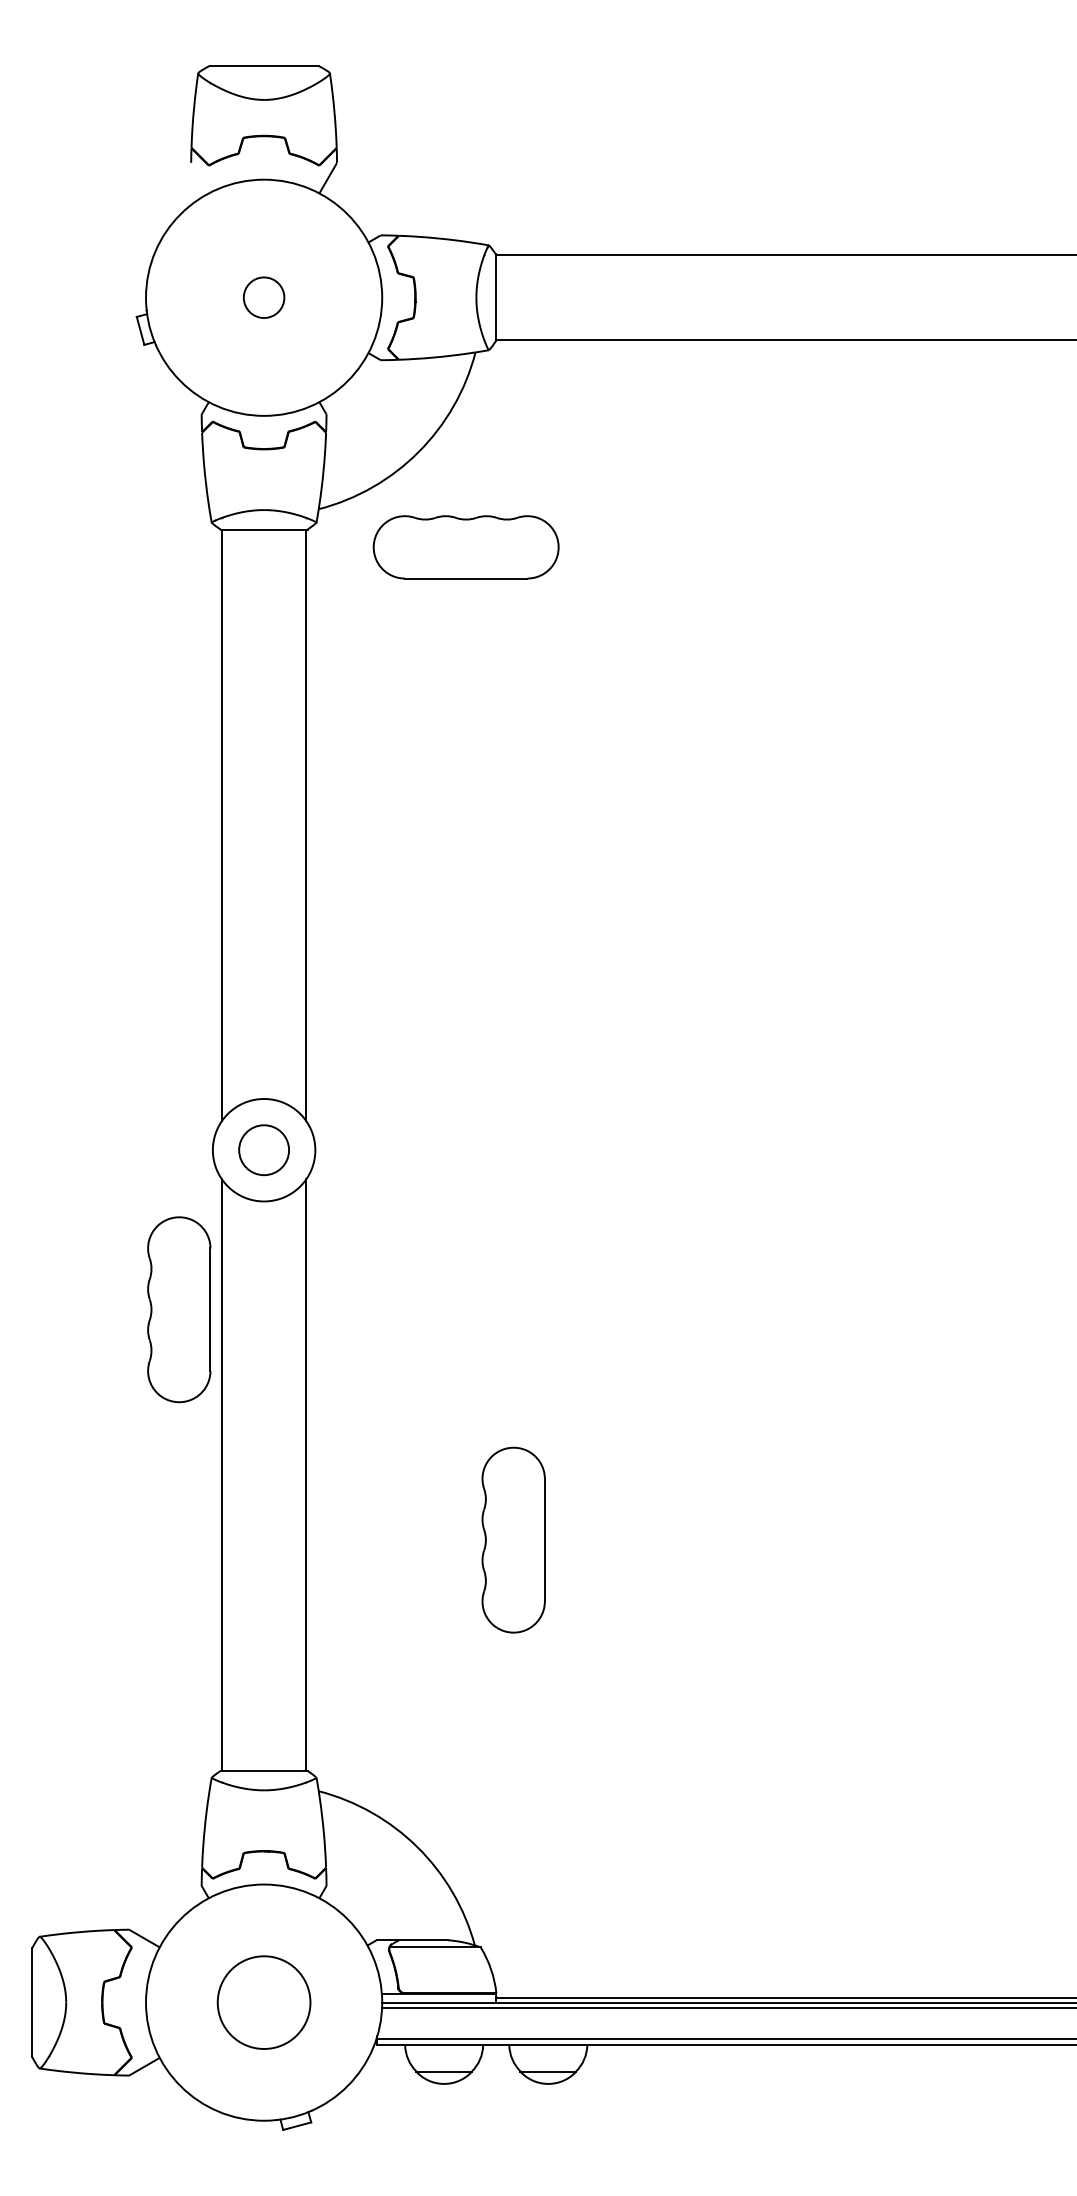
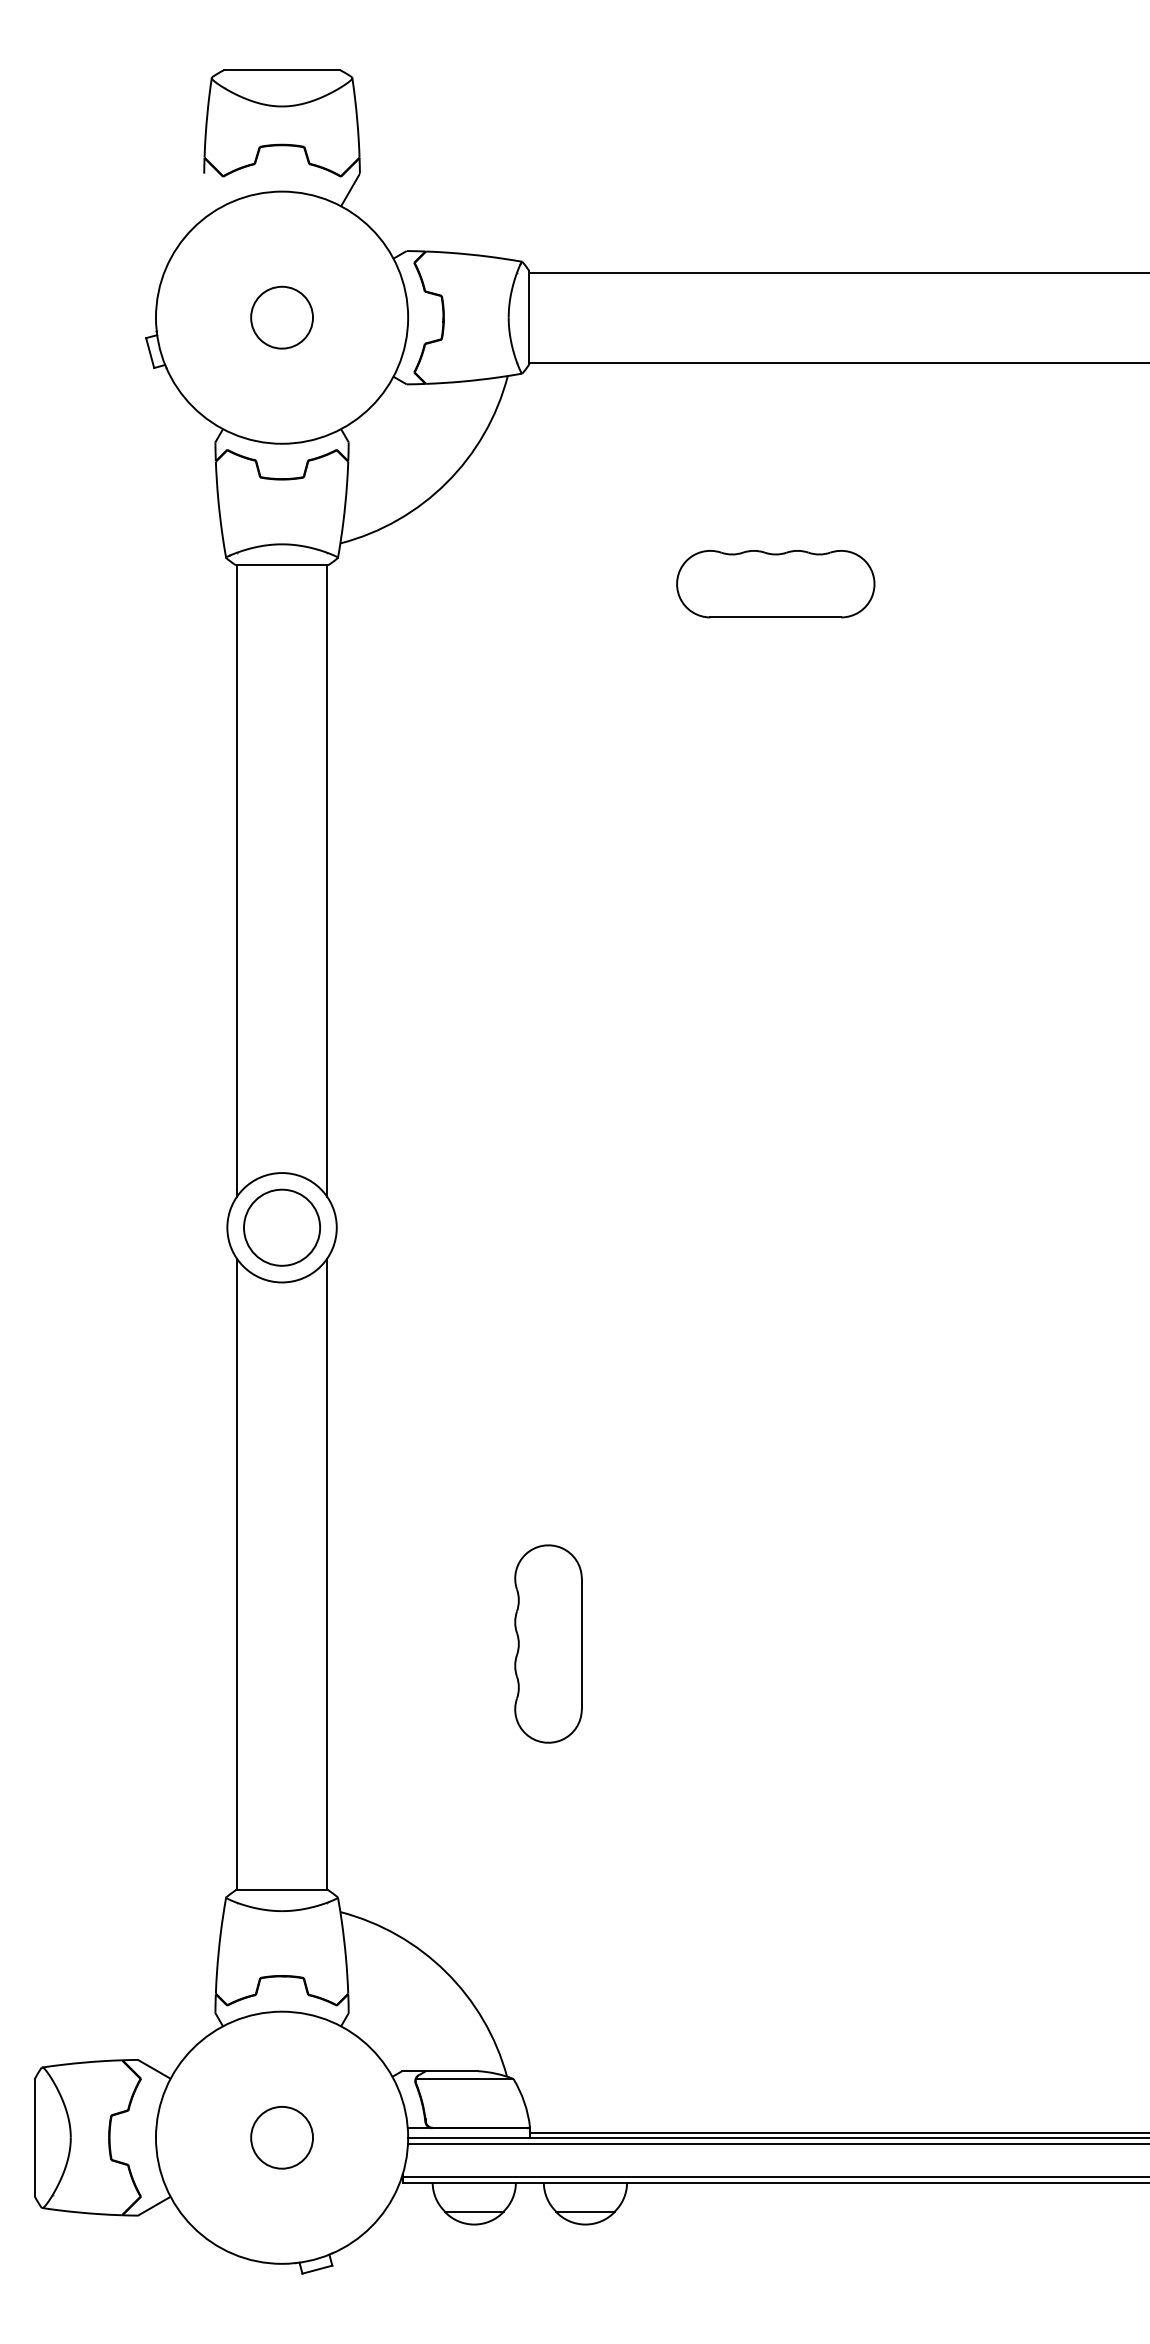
circle: (263, 297) -> (281, 317), size x1.43
part: (465, 547) -> (775, 584), moved
circle: (264, 1149) -> (282, 1227), size x1.43
part: (179, 1309) -> (191, 1397), removed
circle: (264, 2002) -> (282, 2137), size x0.62

